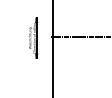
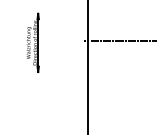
part: (33, 37) -> (33, 41), moved

